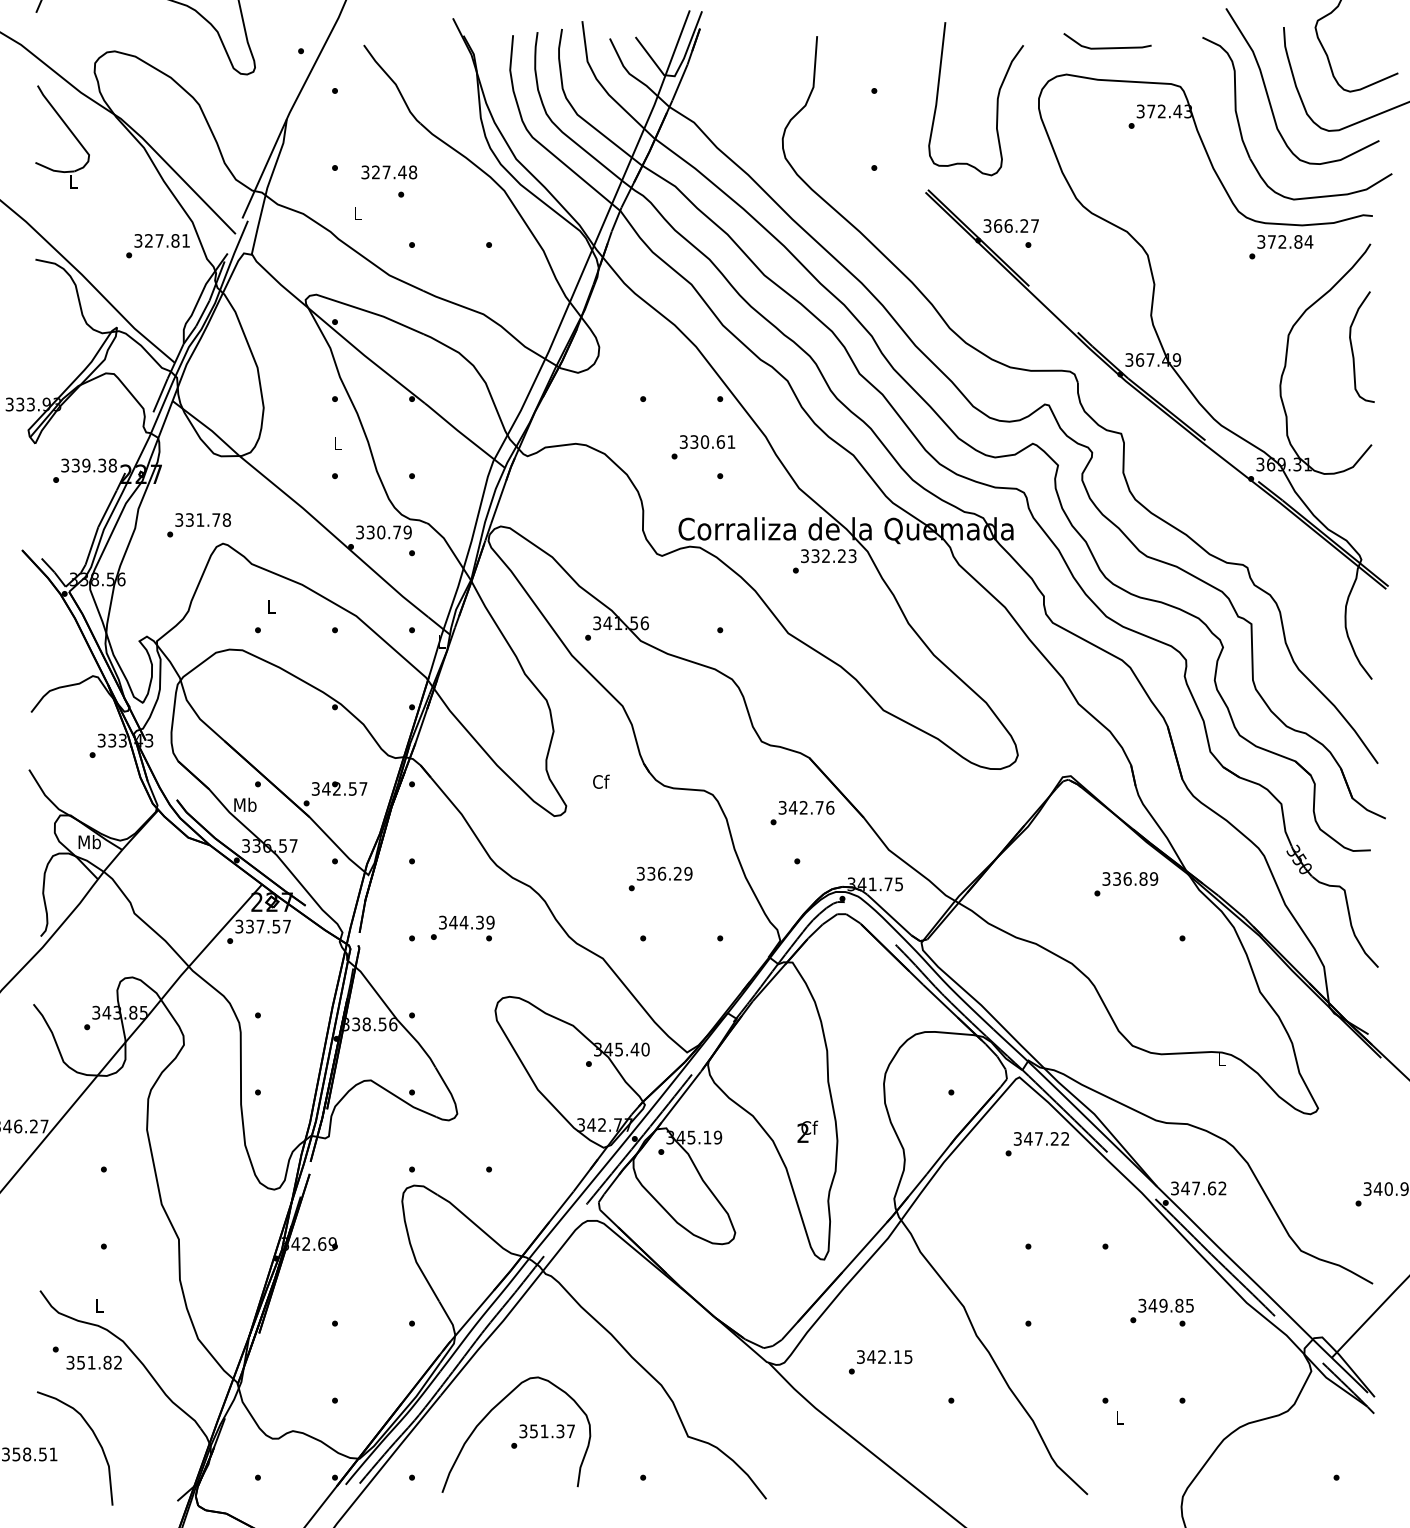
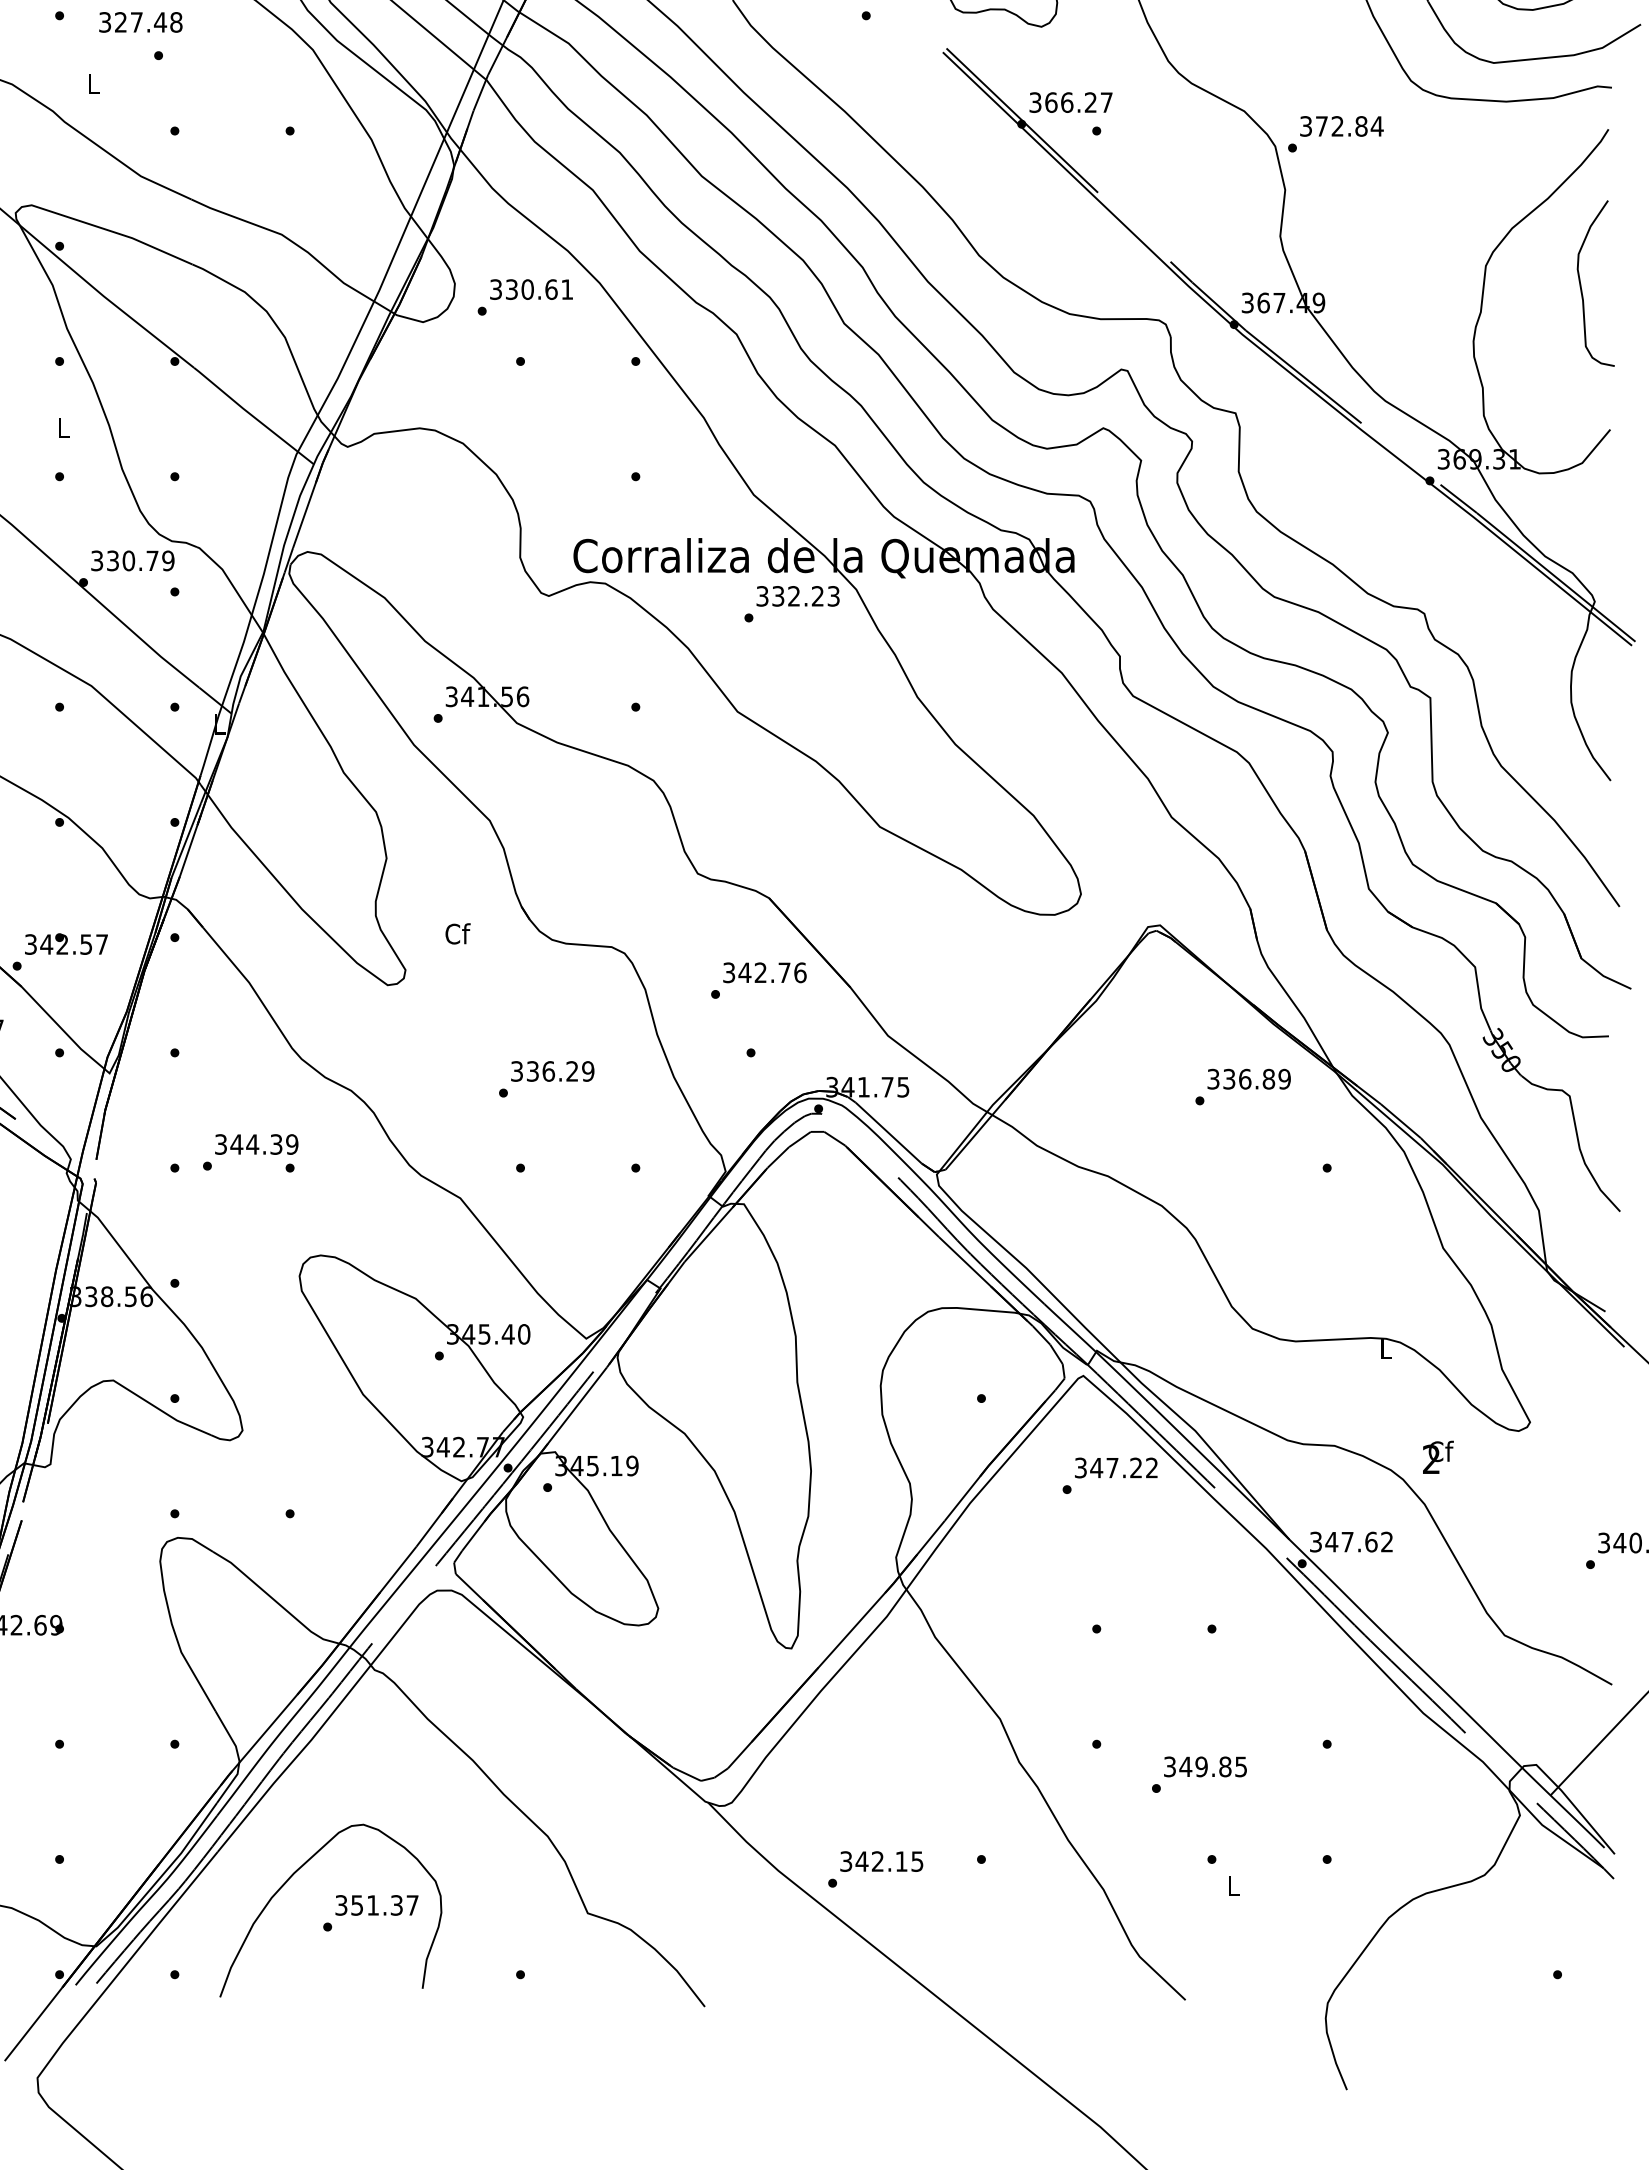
text: (1281, 247) -> (1336, 134), moved
text: (703, 447) -> (525, 297), moved
text: (807, 1131) -> (1437, 1456), moved
text: (1161, 1310) -> (1198, 1773), moved
text: (880, 1362) -> (875, 1869), moved

